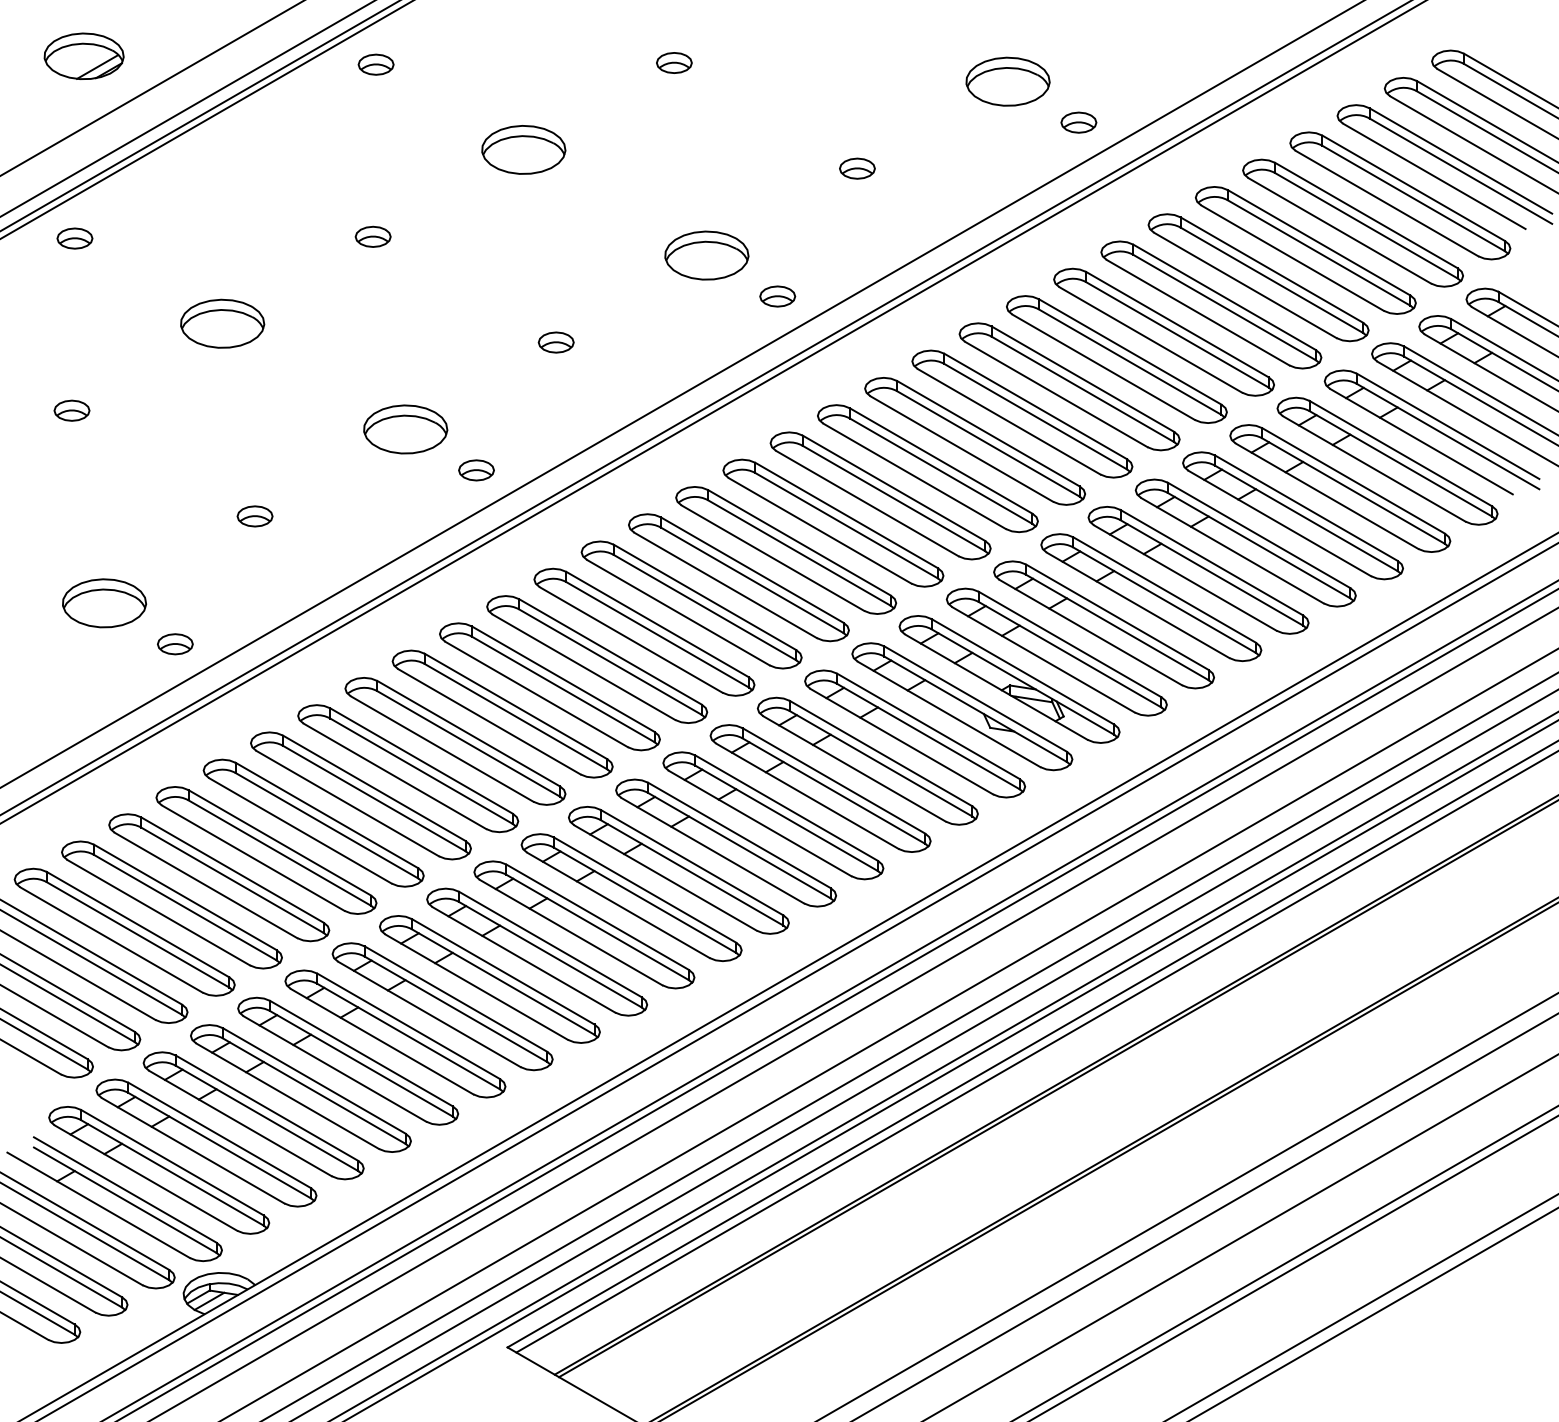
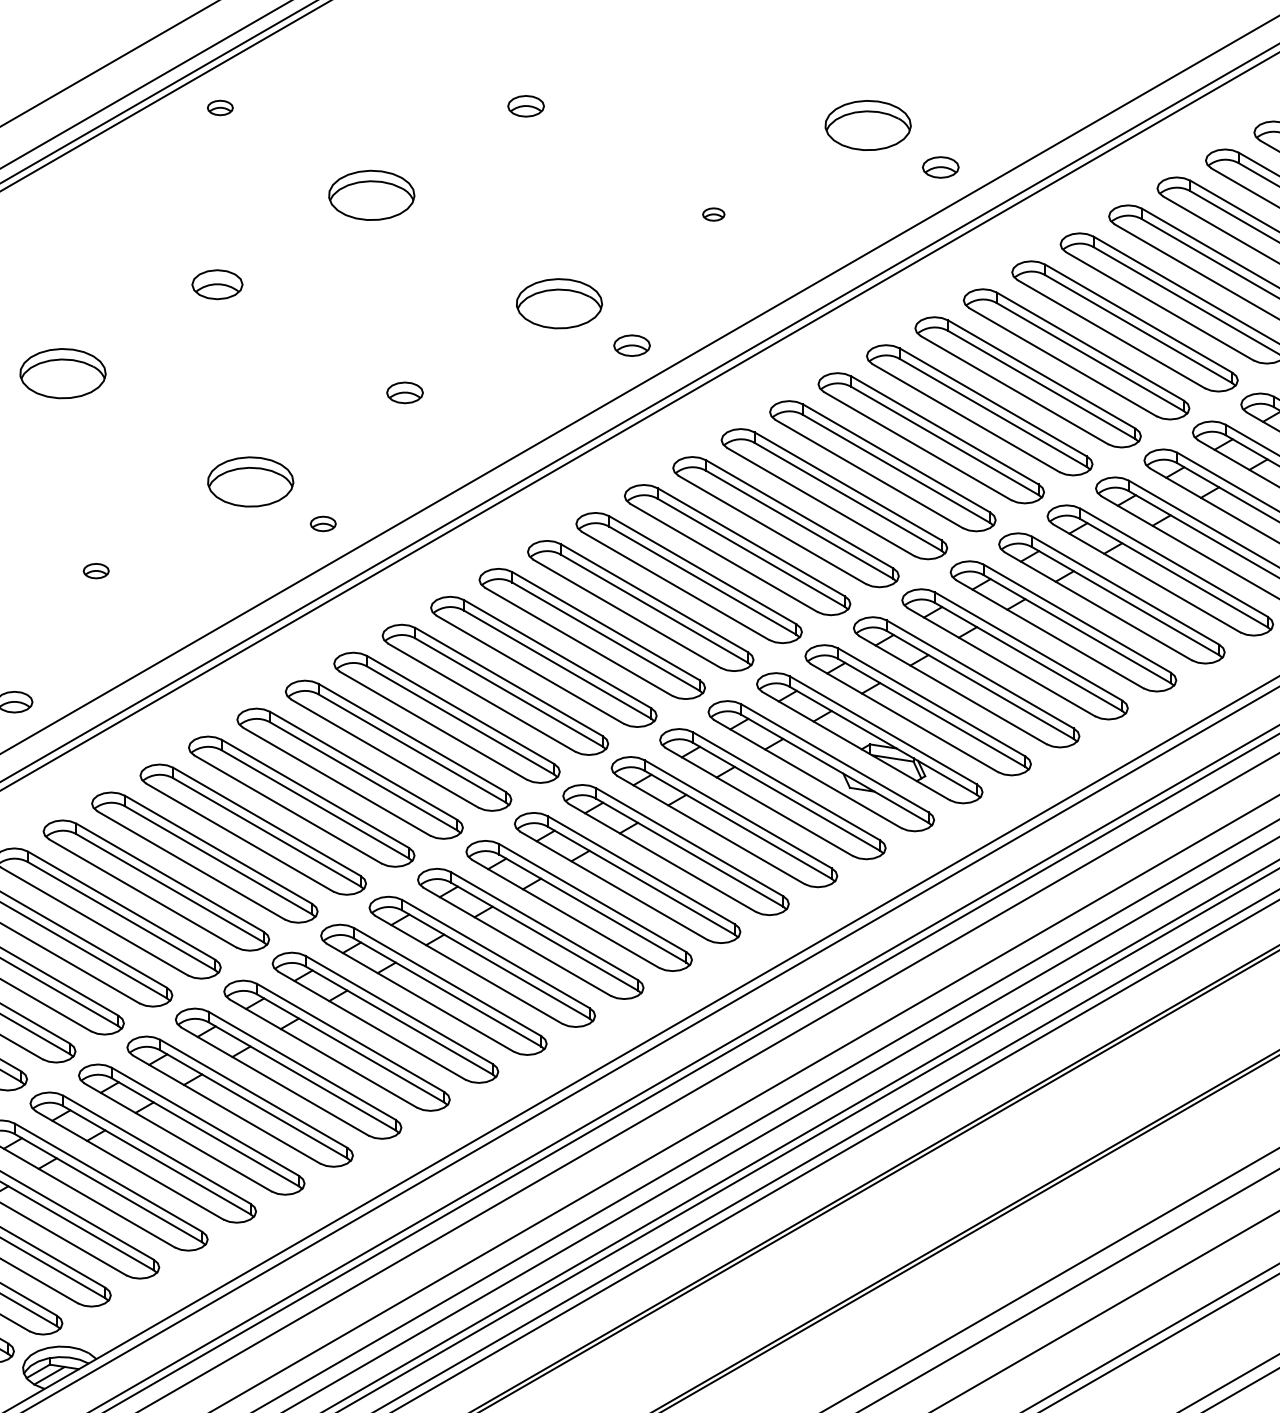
part: (375, 64) -> (219, 107), size x0.7
part: (857, 168) -> (713, 214), size x0.6
part: (372, 236) -> (216, 284), size x1.4
part: (476, 470) -> (323, 524), size x0.7
part: (254, 516) -> (95, 571), size x0.7

